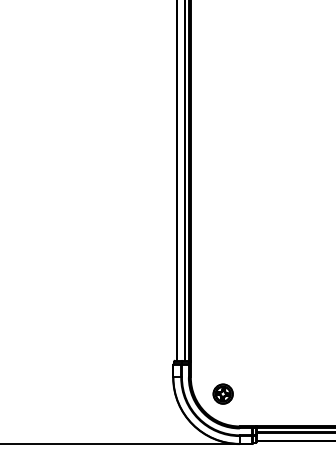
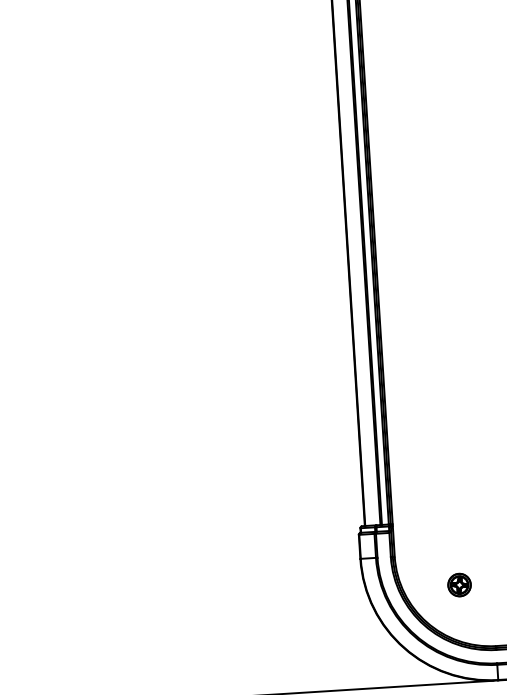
part: (222, 393) -> (458, 584), size x0.6

